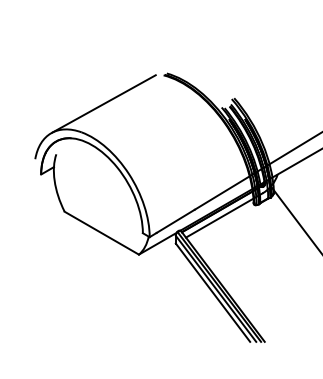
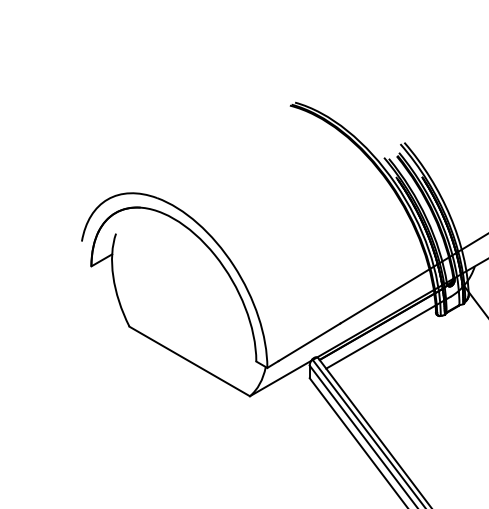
line: (103, 103) -> (192, 151), removed

